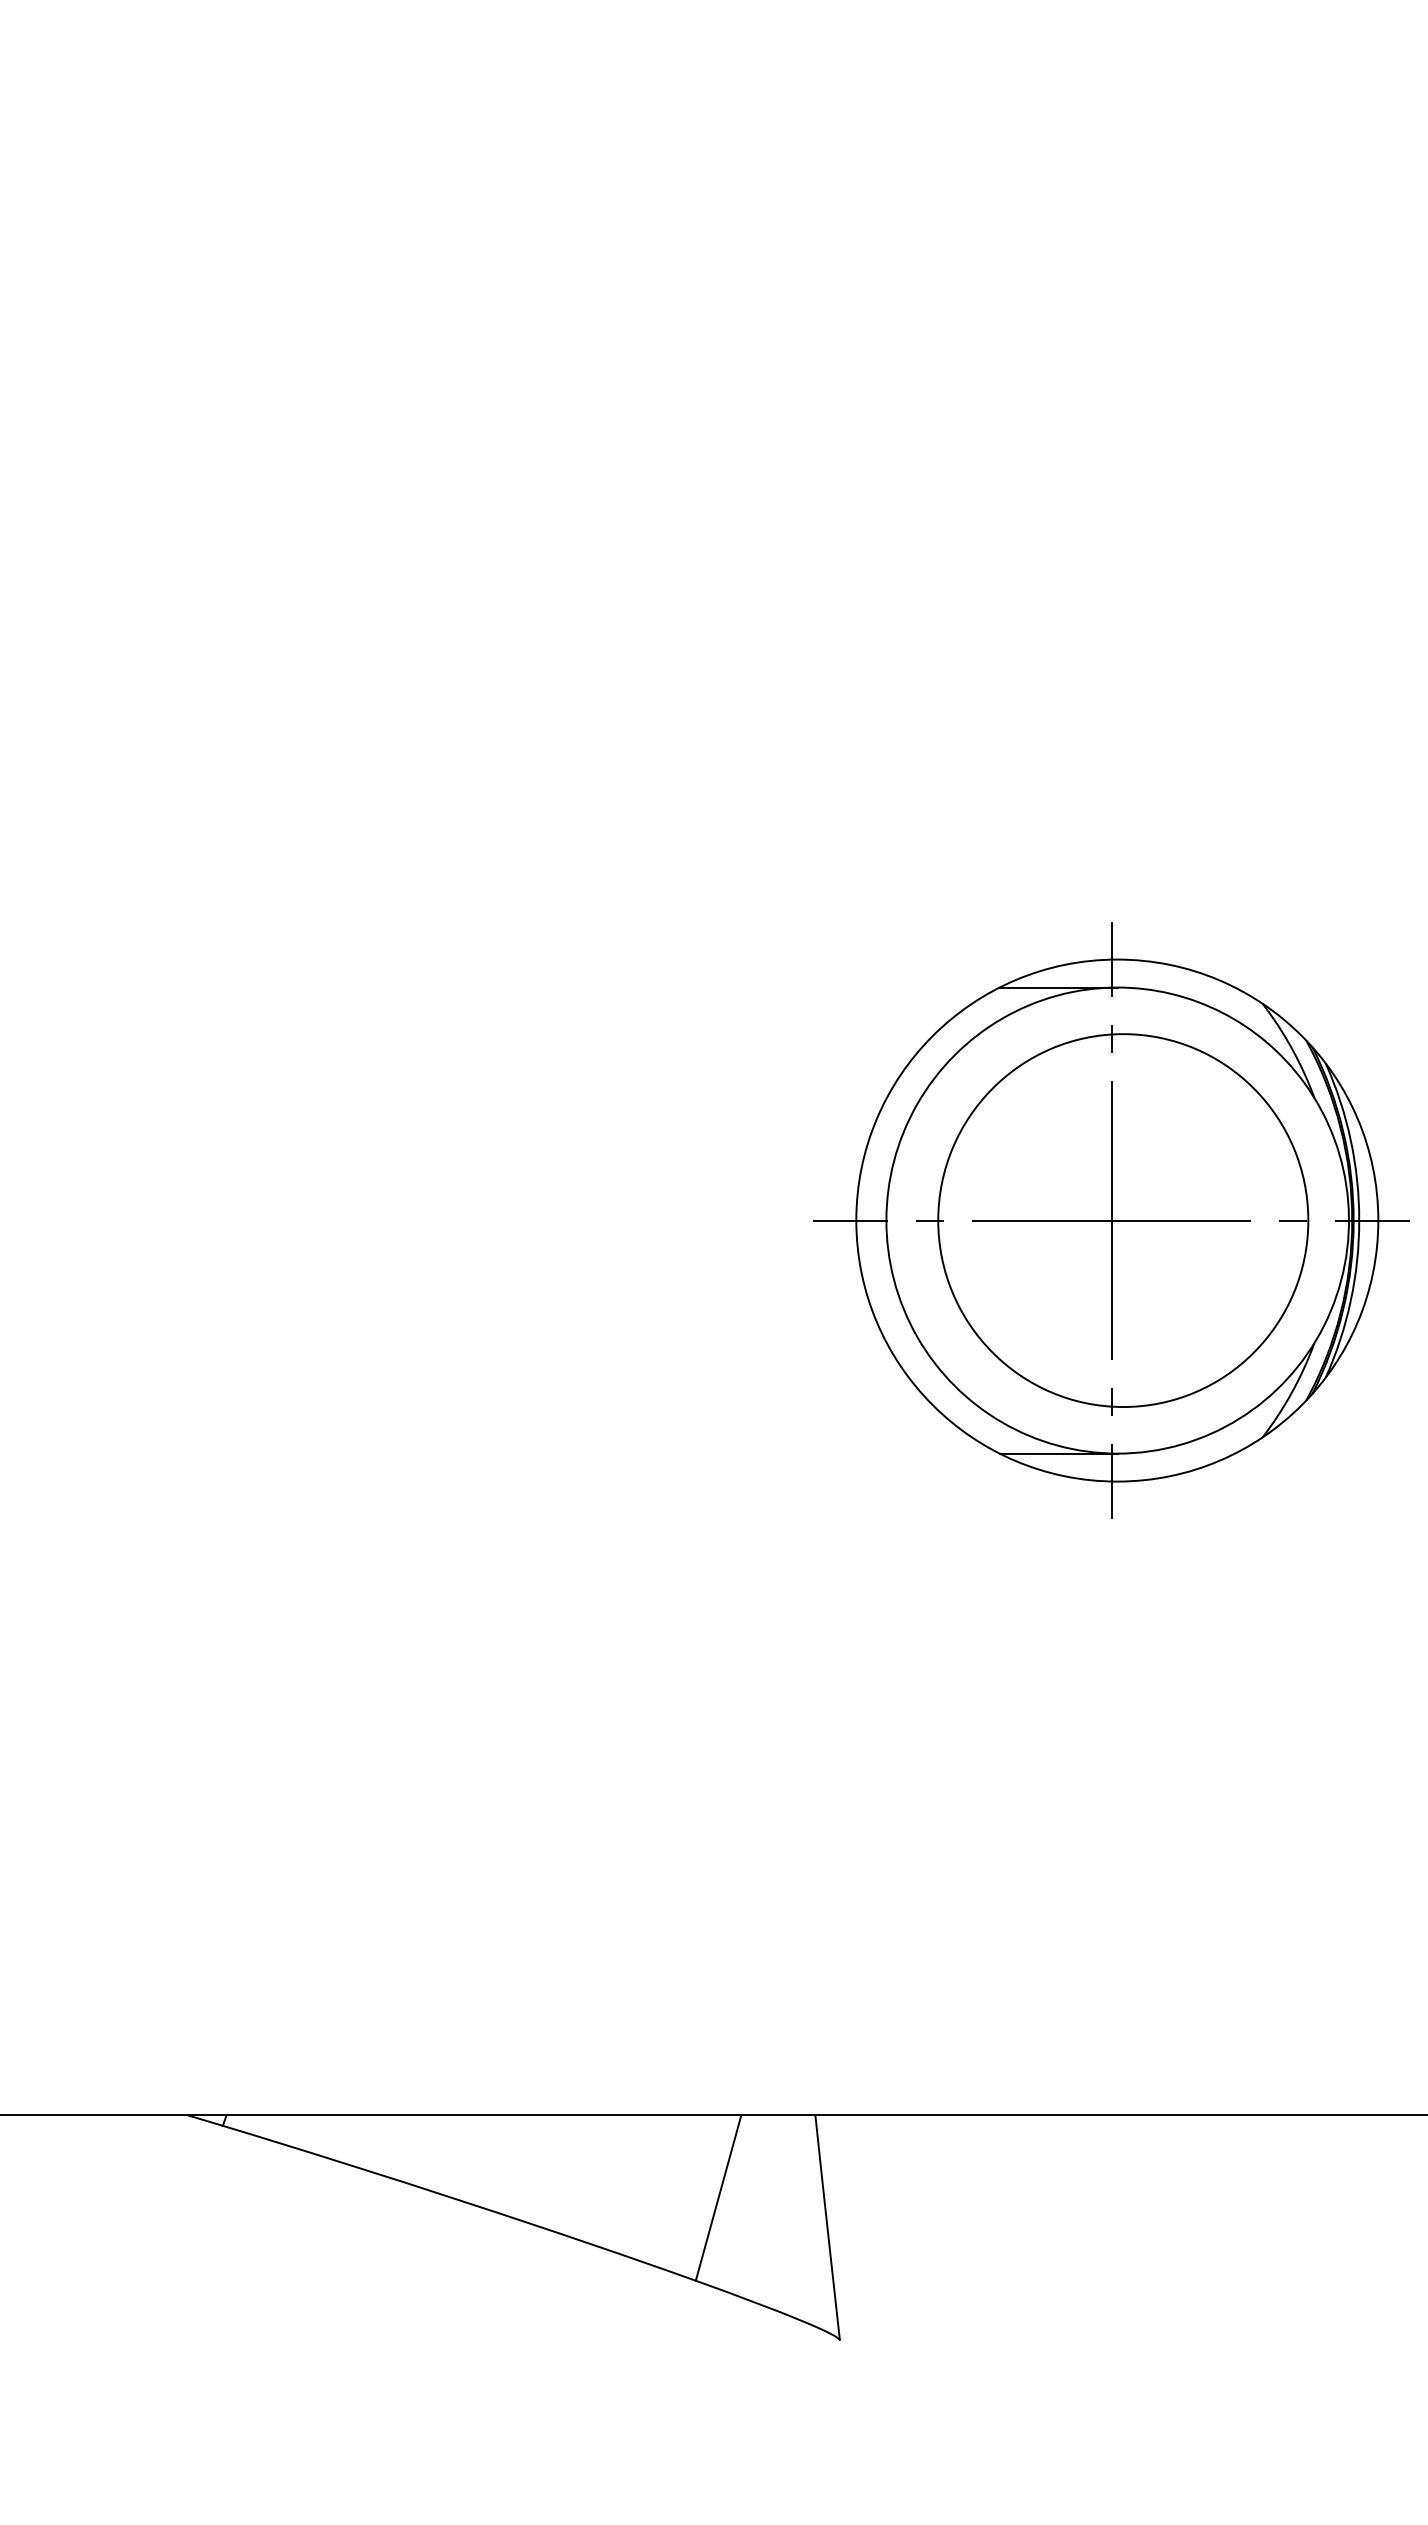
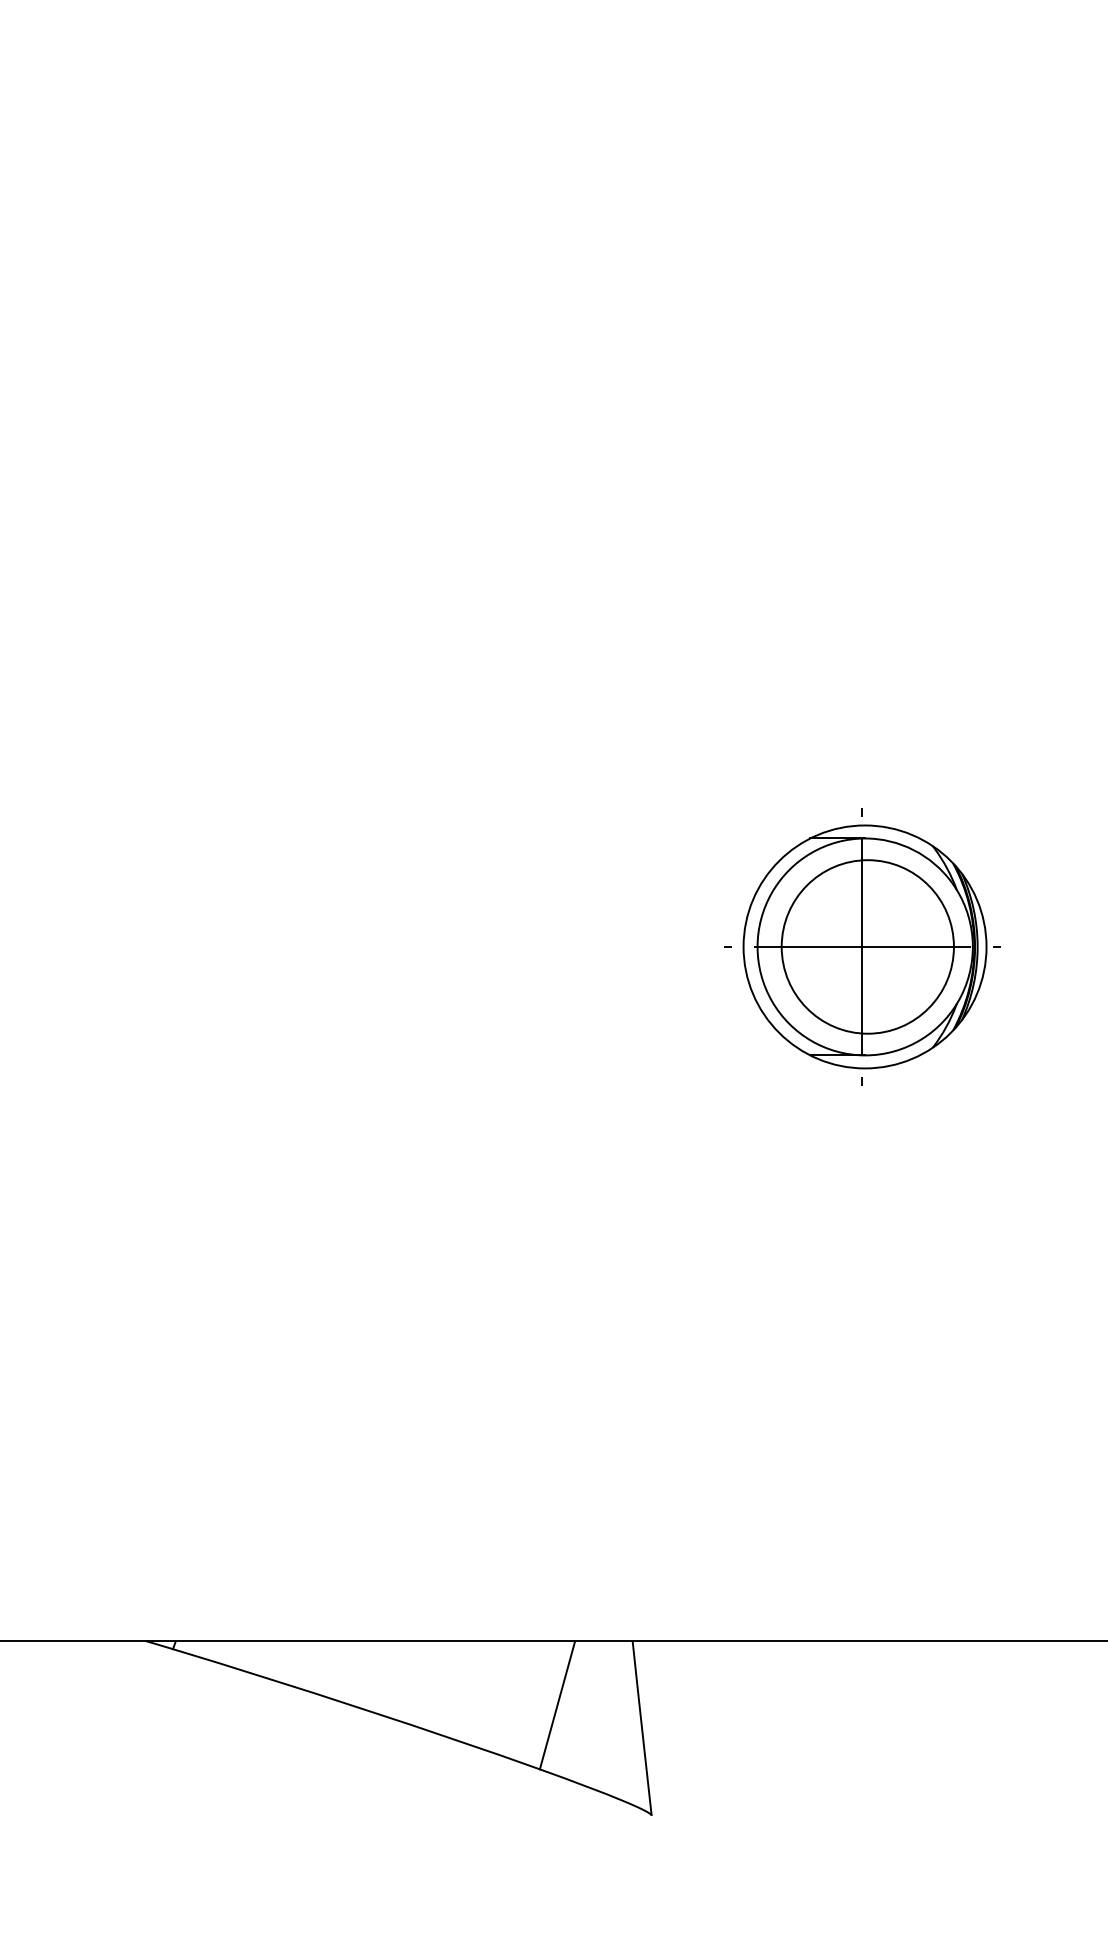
part: (1111, 1220) -> (862, 946), size x0.6

